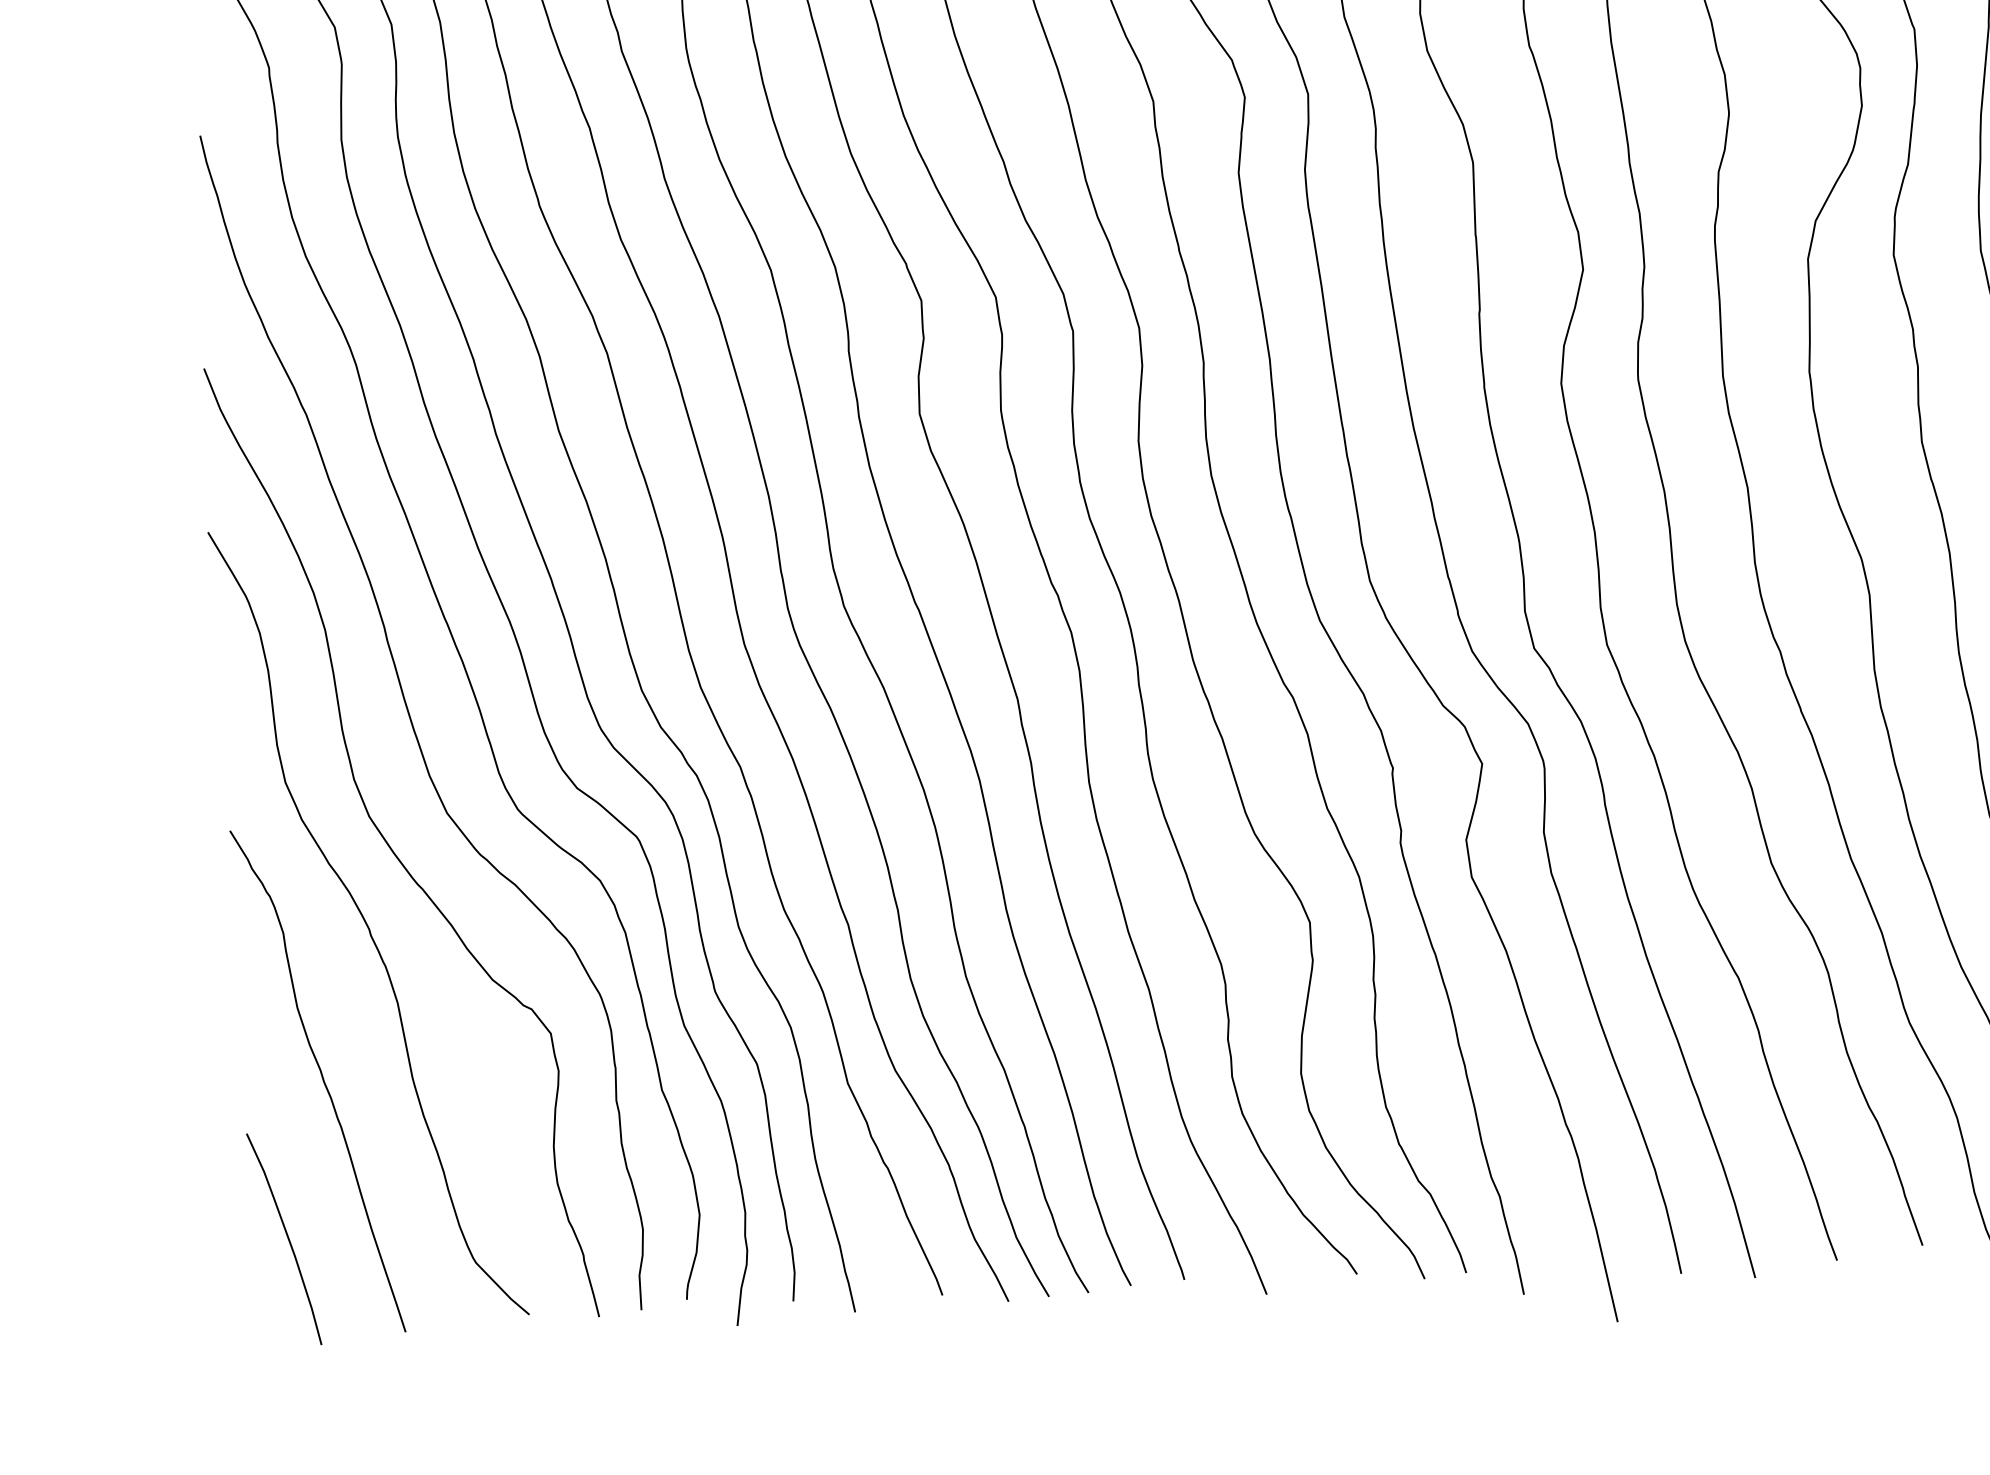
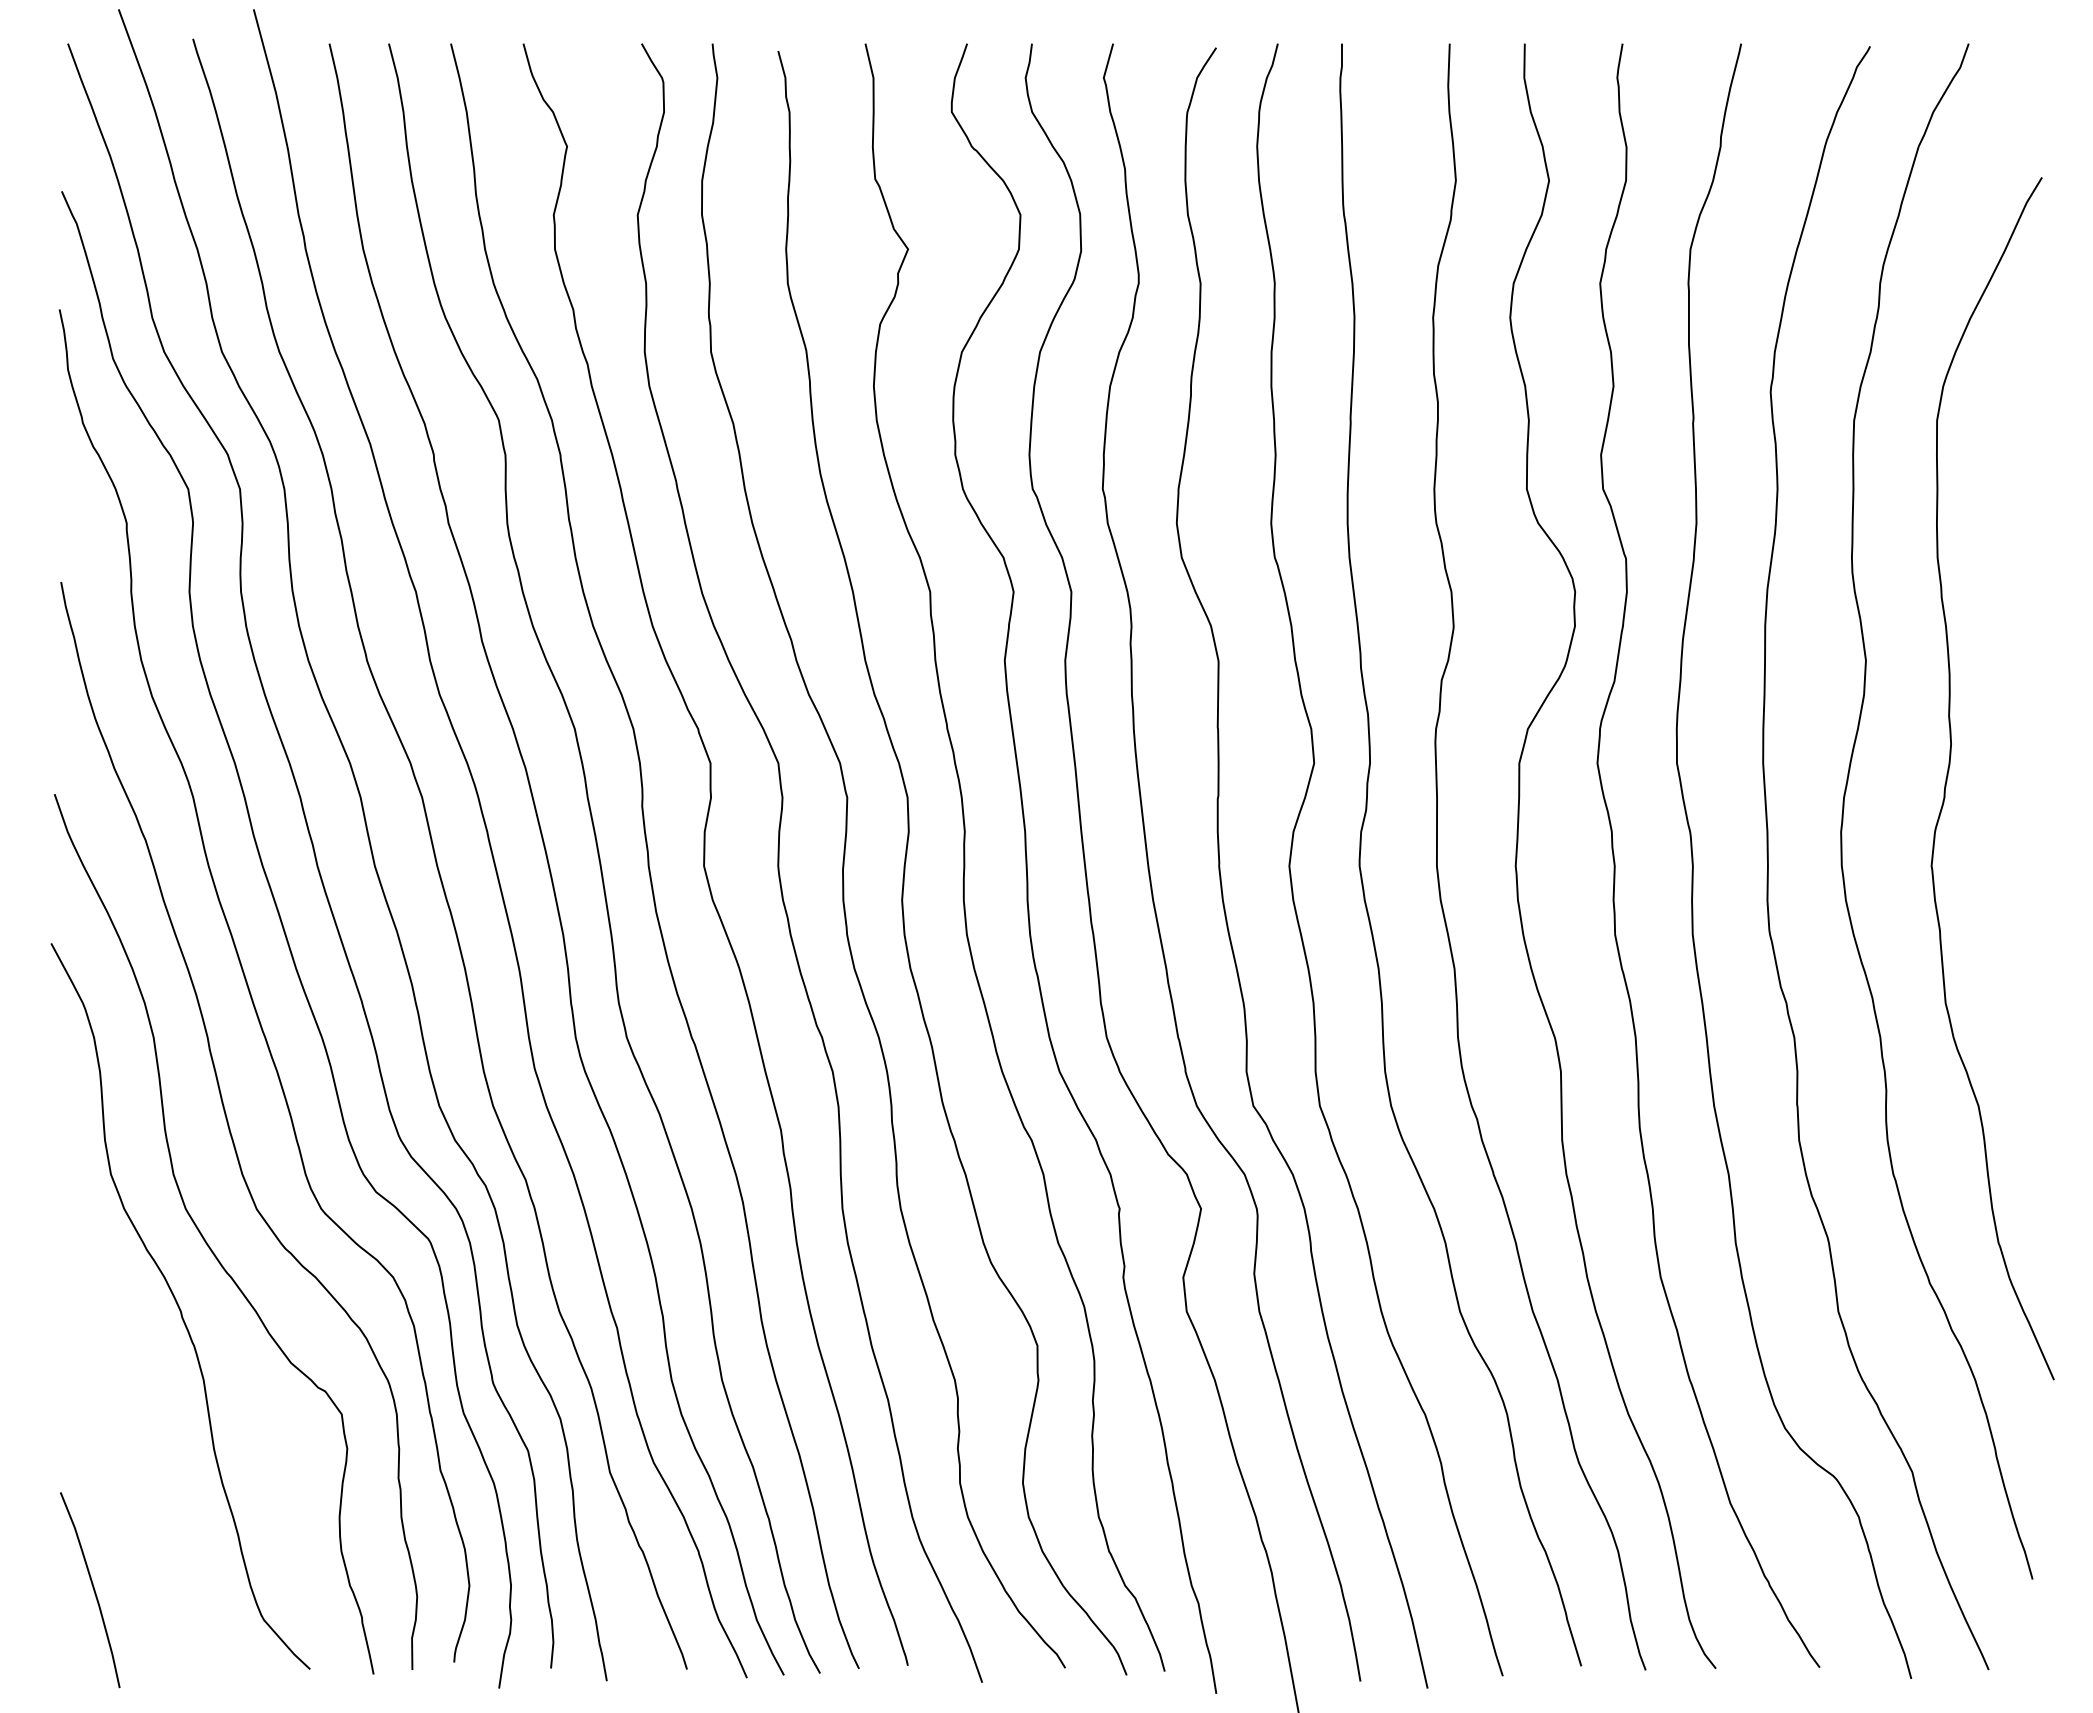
curve: (322, 1079) -> (131, 1446), removed

